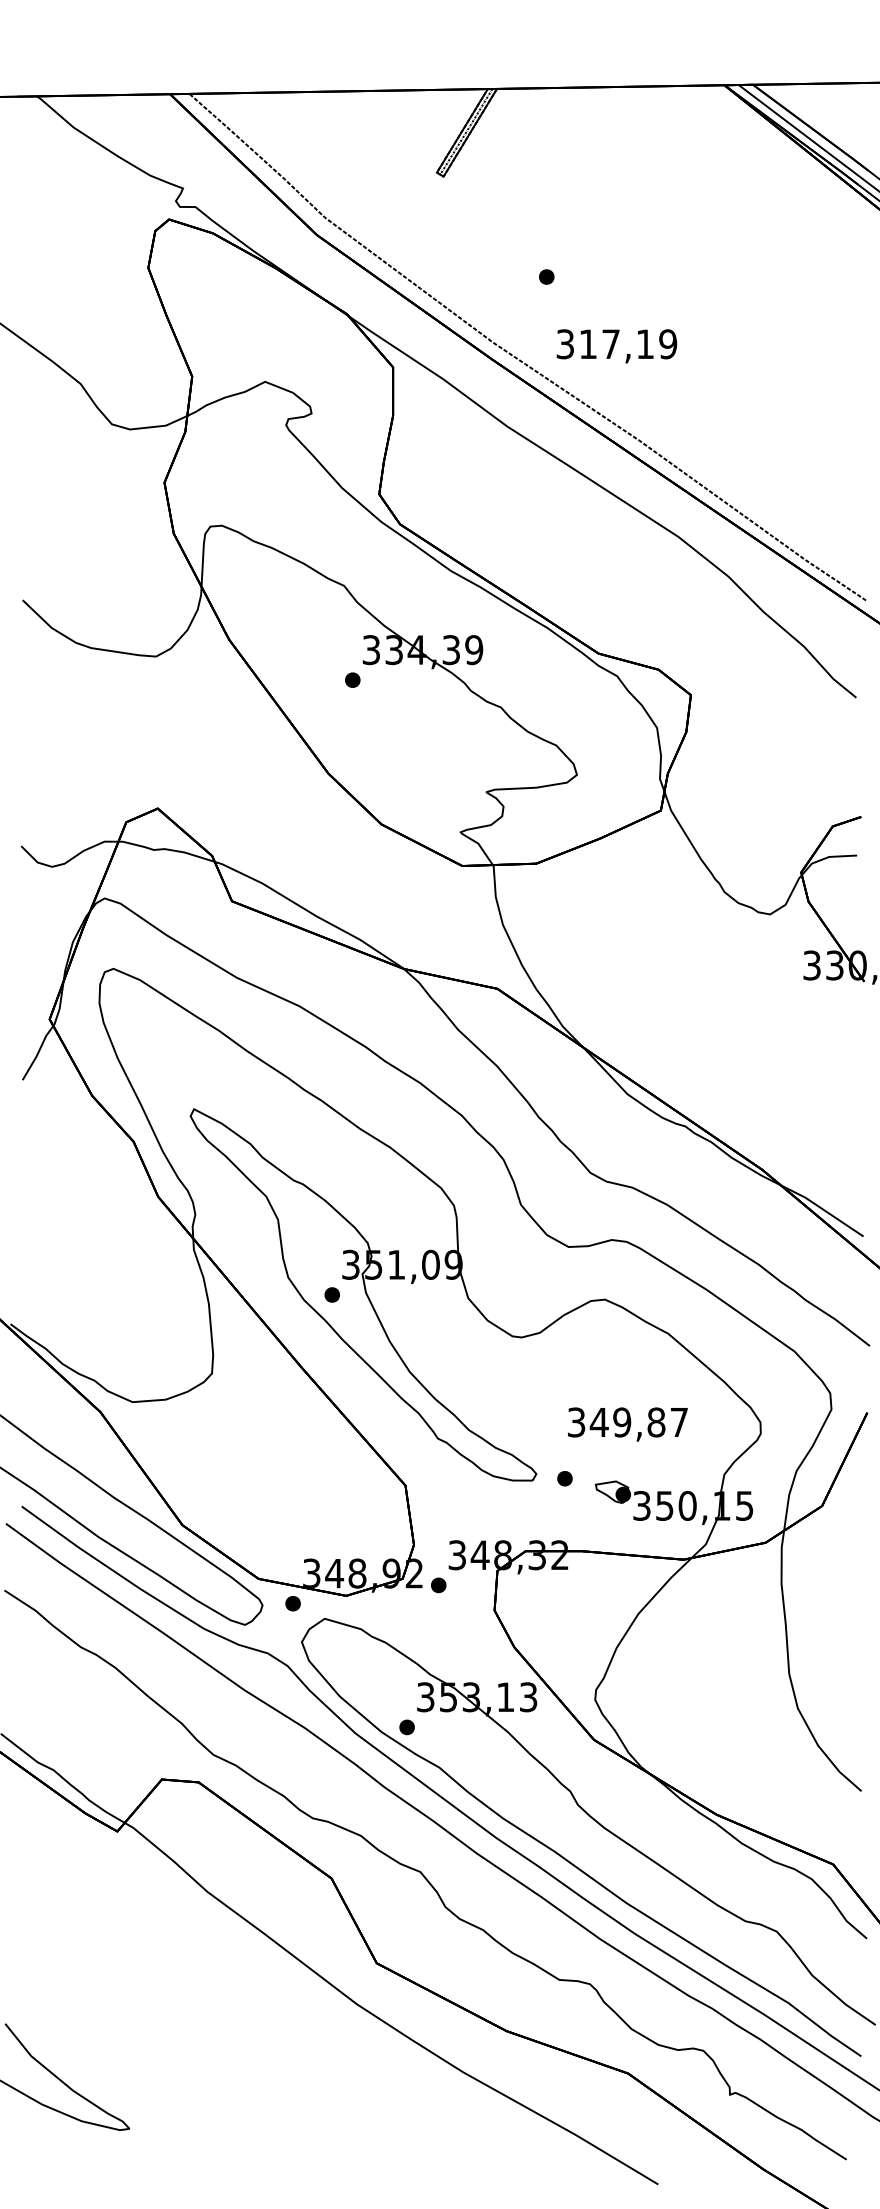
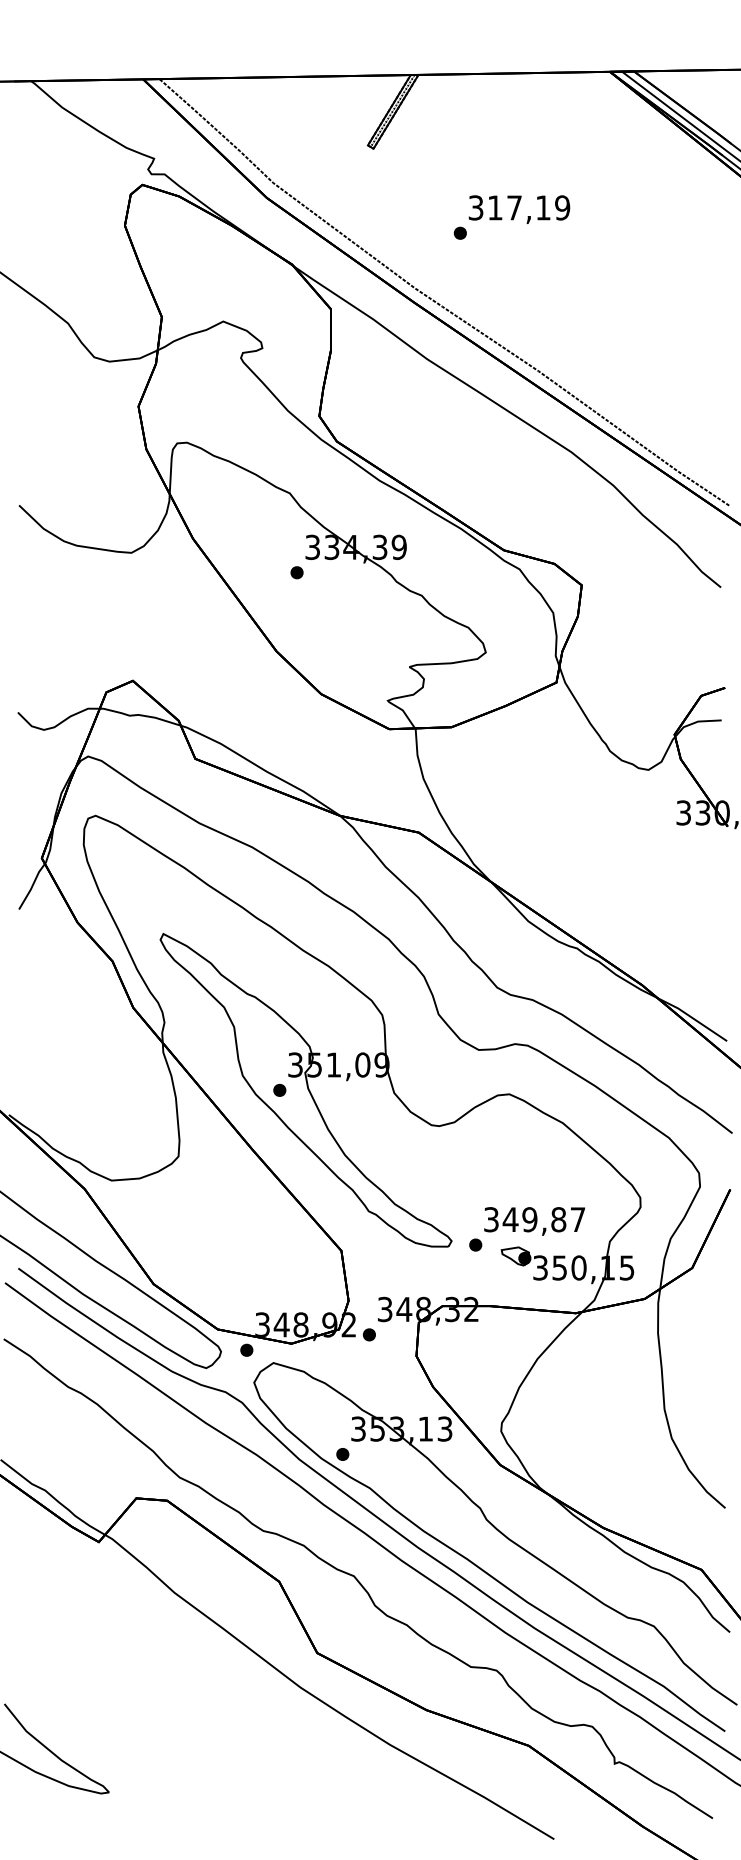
text: (616, 346) -> (519, 209), moved
text: (627, 1424) -> (534, 1221), moved

